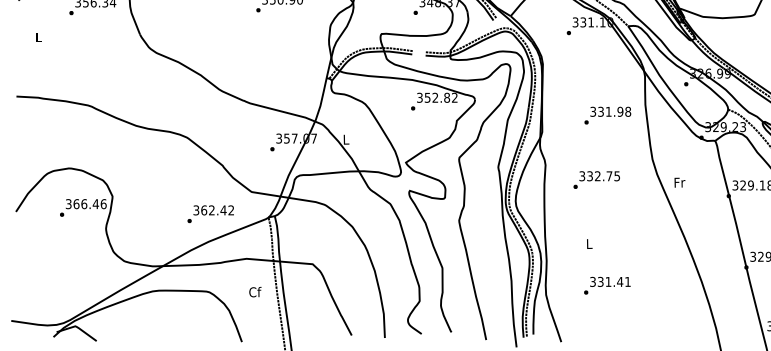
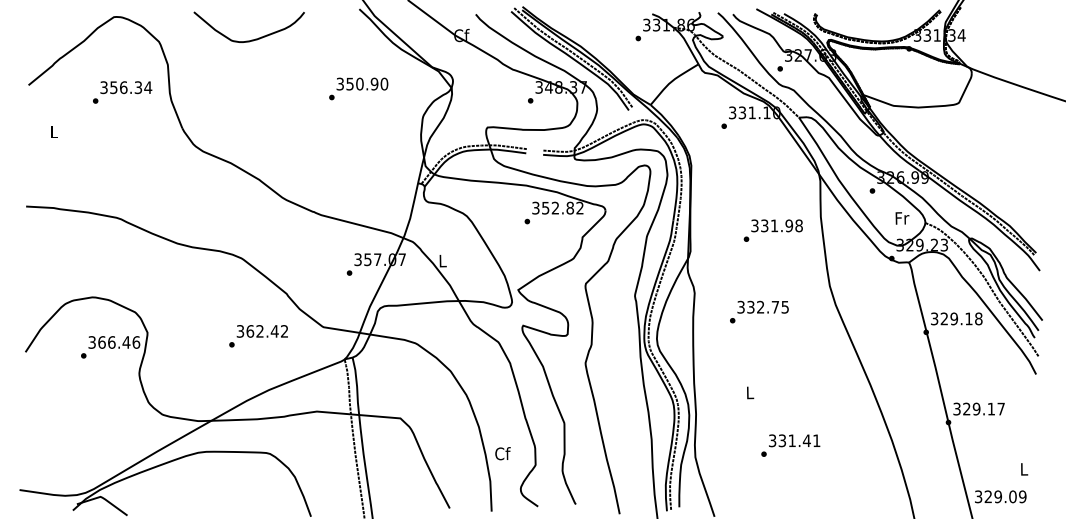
text: (679, 182) -> (902, 218), moved
text: (210, 214) -> (258, 336), moved
text: (607, 285) -> (790, 445), moved
text: (254, 291) -> (502, 453), moved

